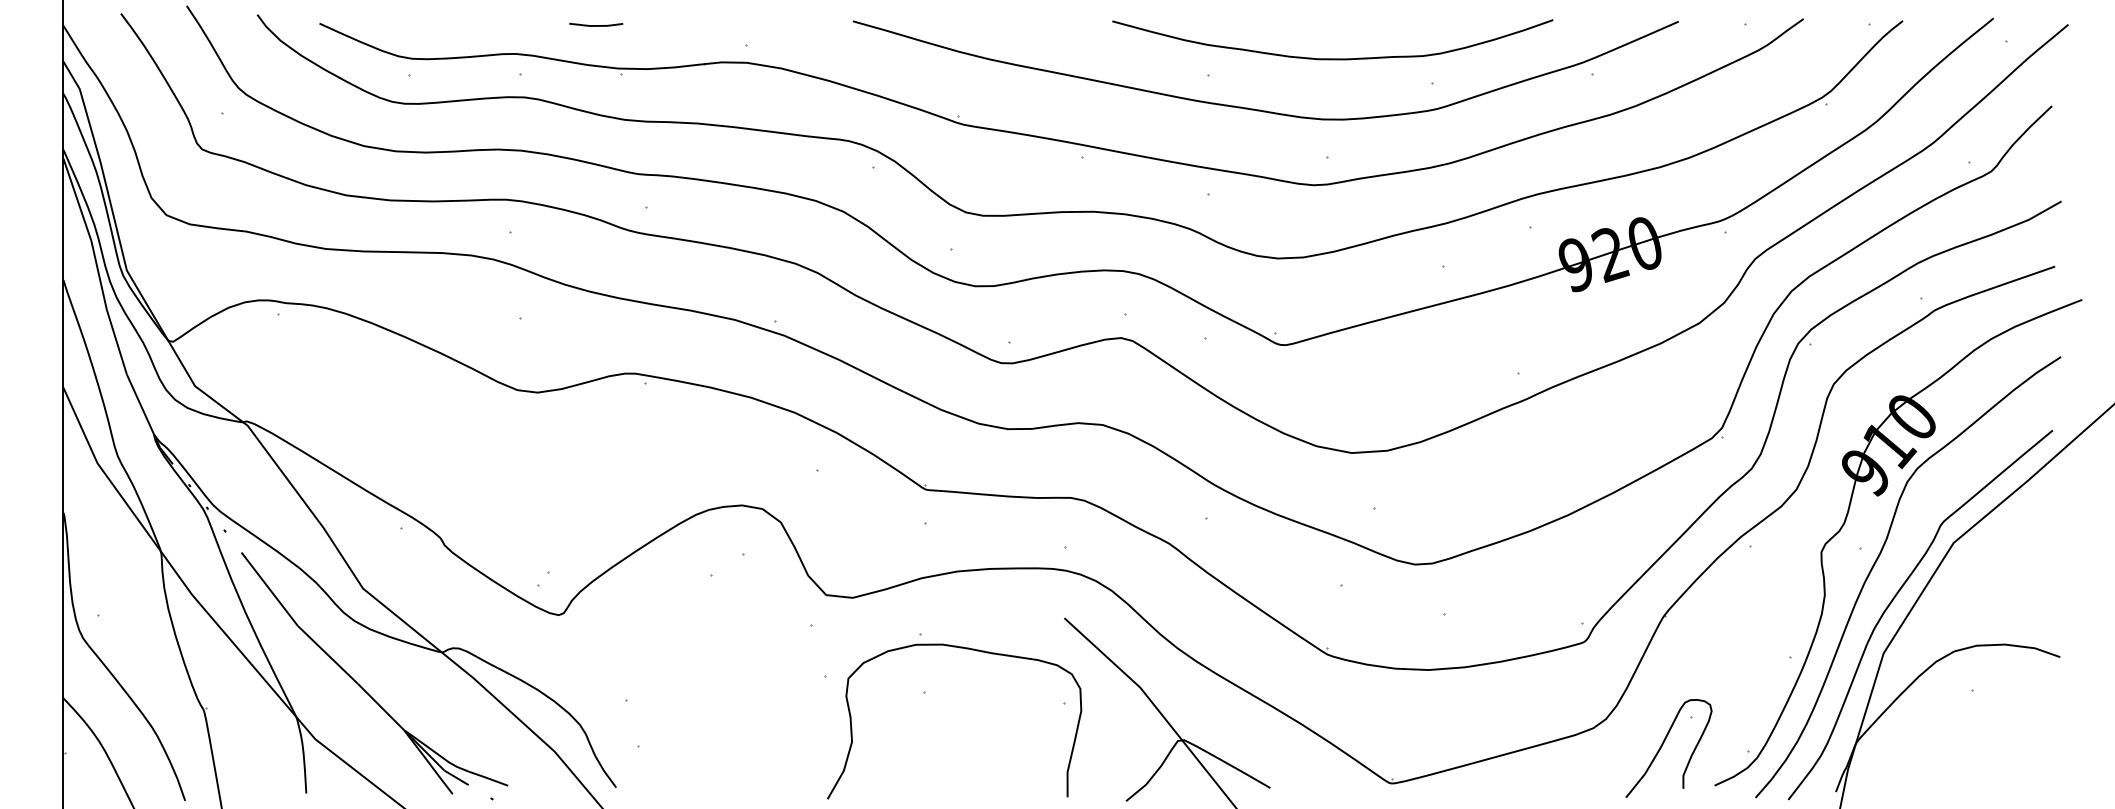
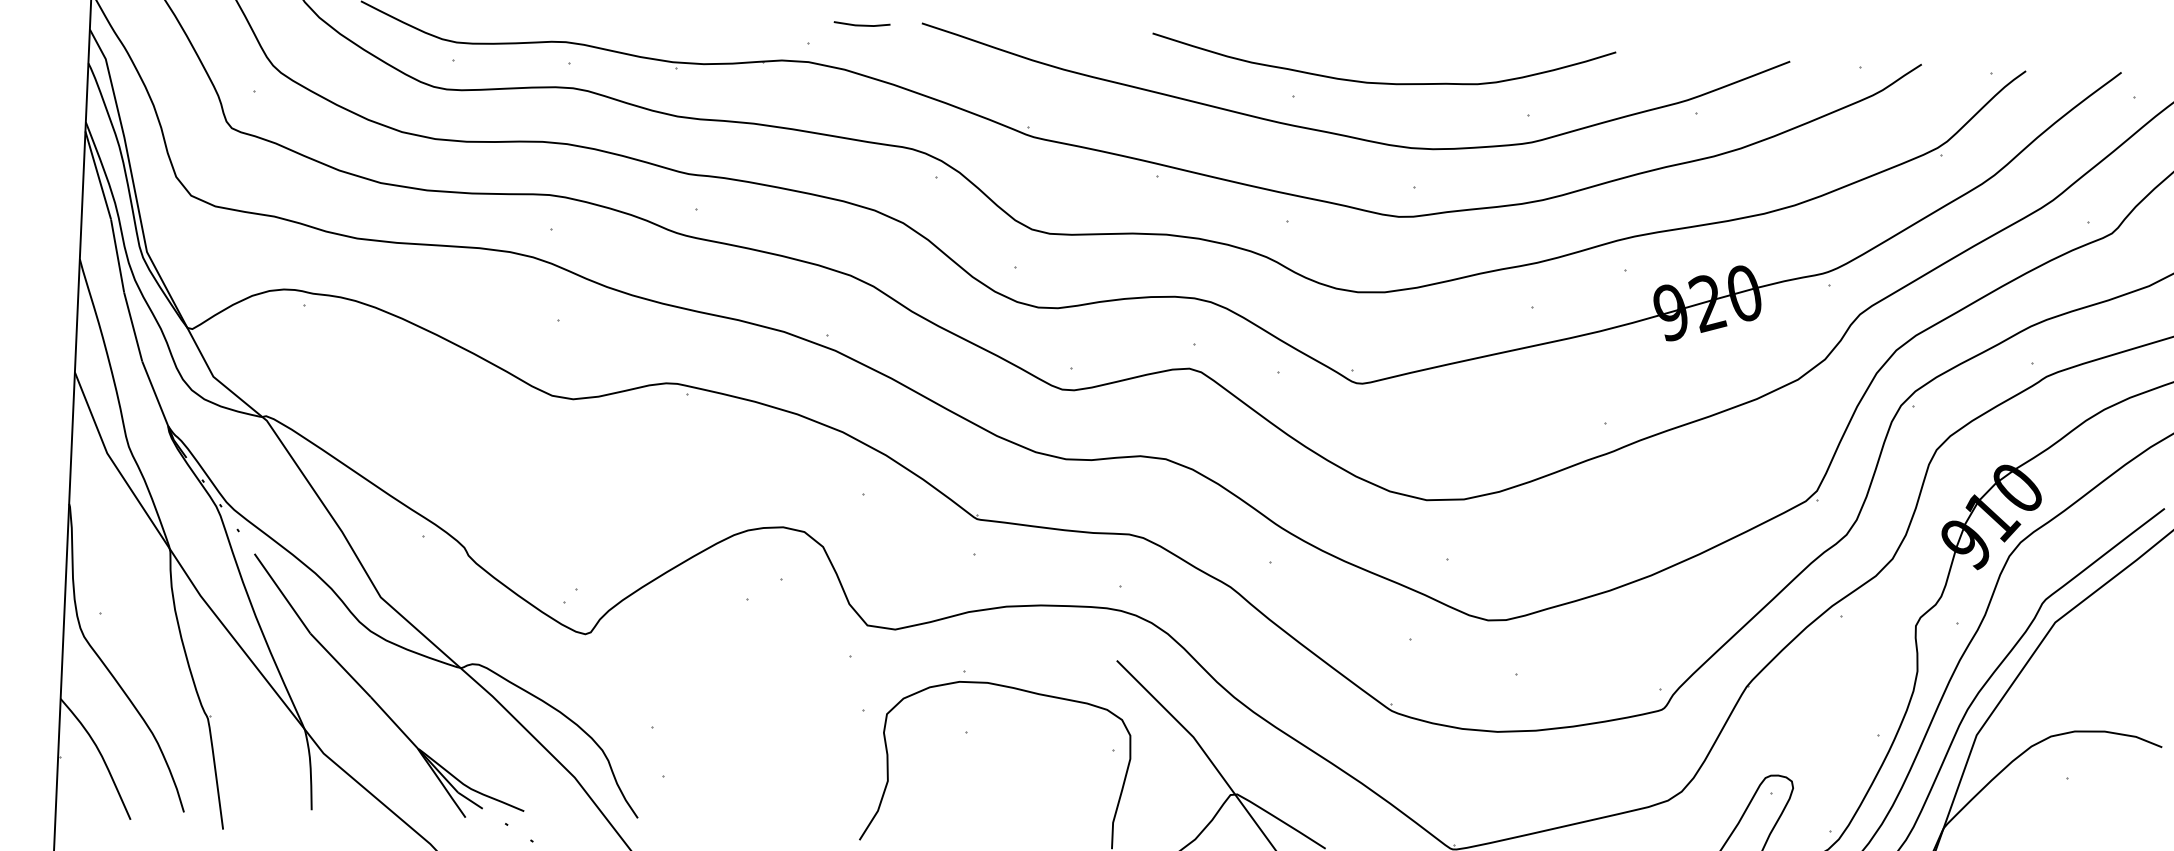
line: (596, 25) -> (862, 25), moved
curve: (1332, 58) -> (1382, 82), moved

